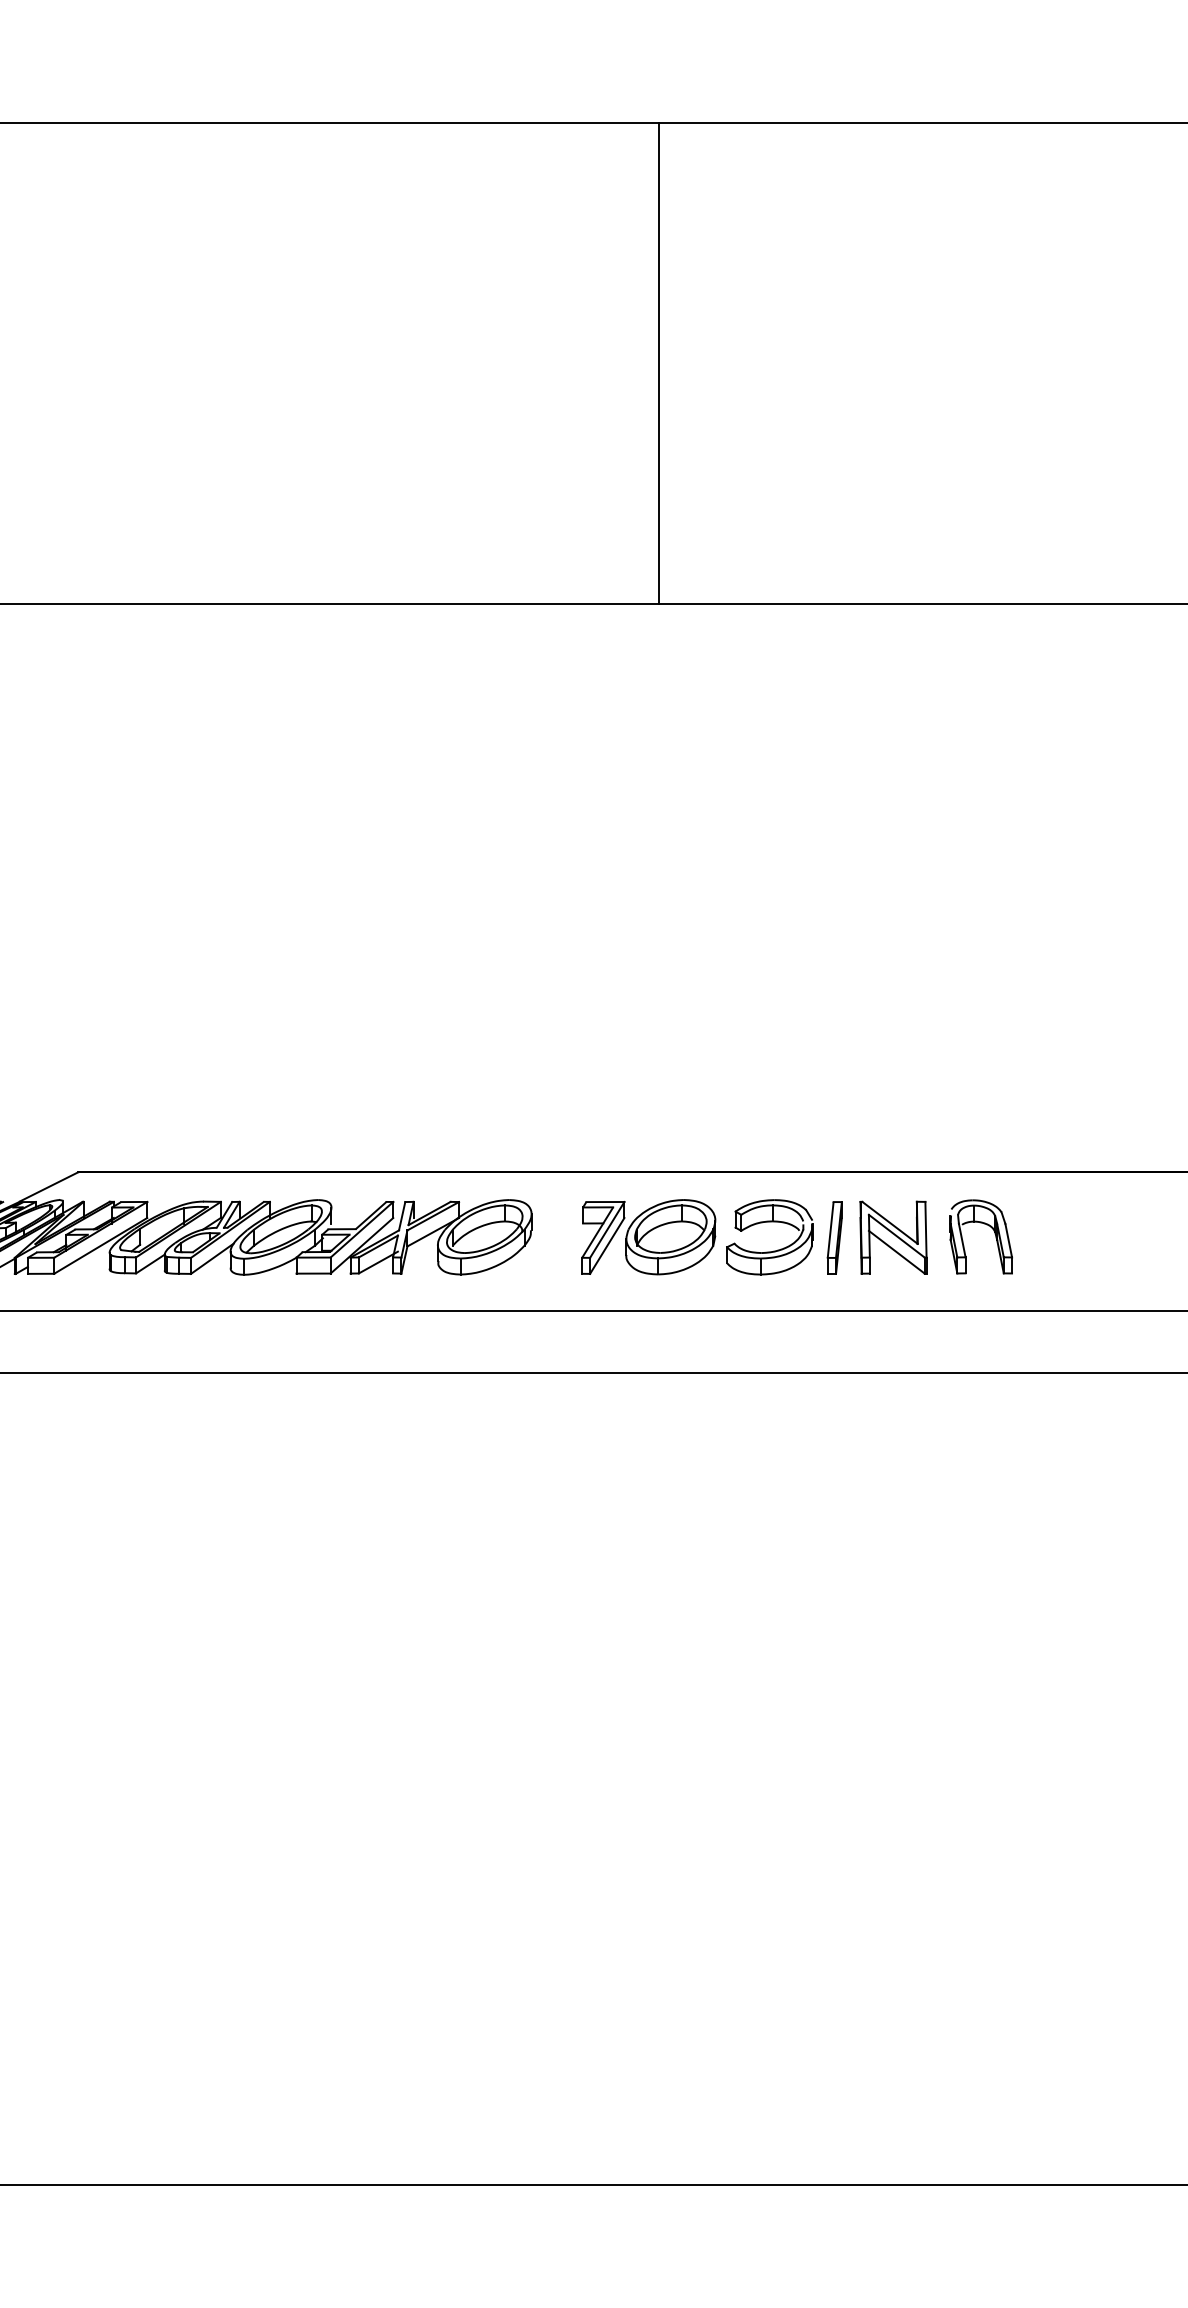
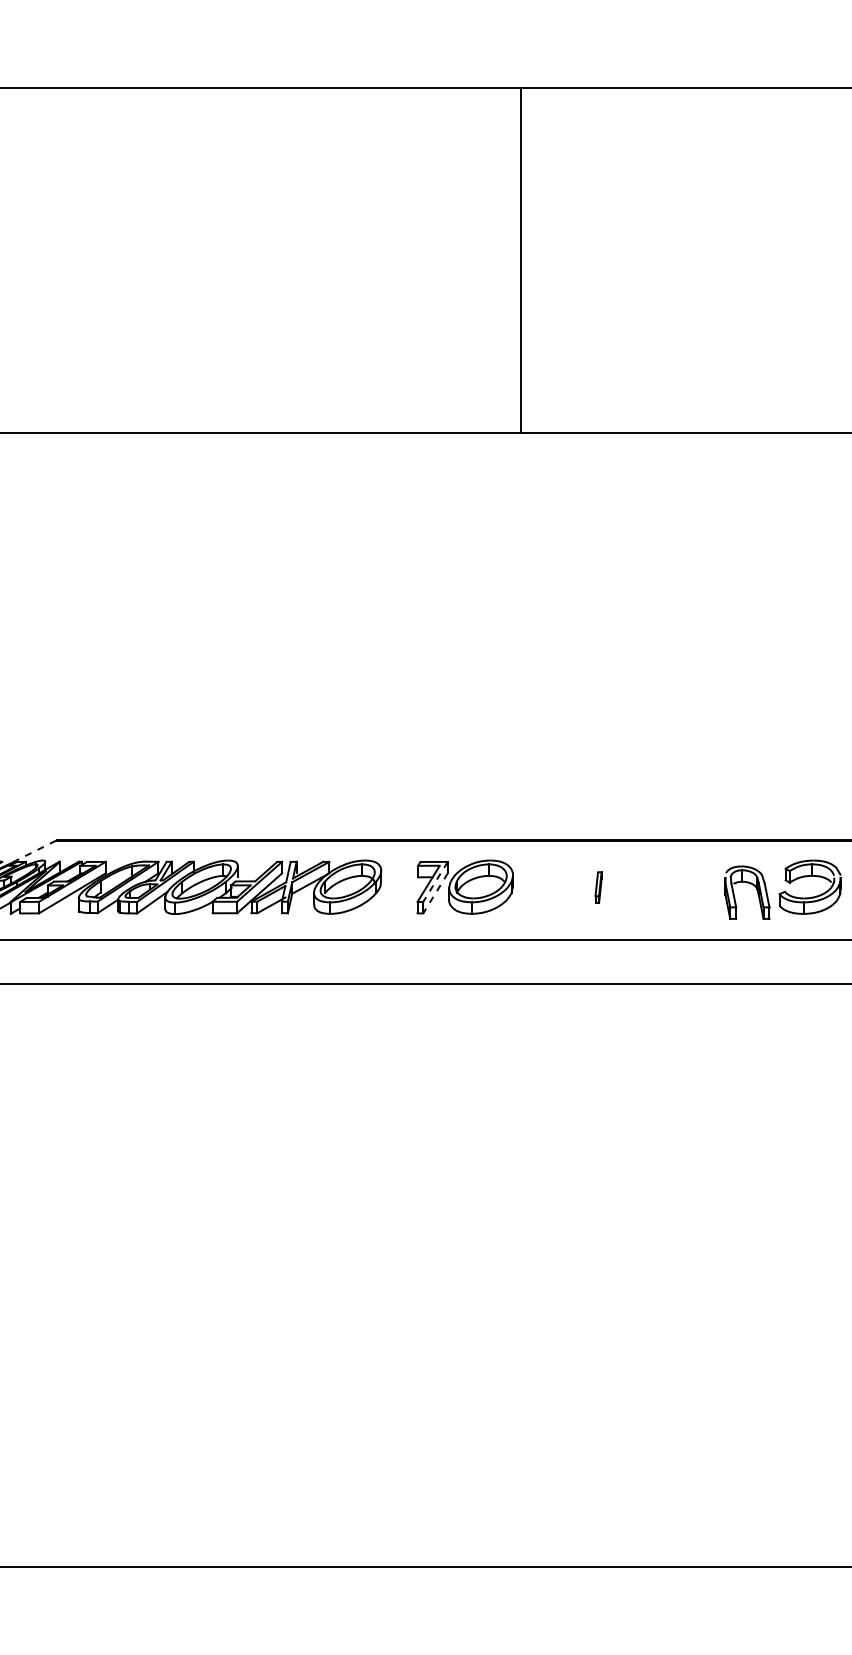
line: (659, 362) -> (521, 259), moved
line: (48, 1186) -> (34, 850), solid -> dashed
part: (986, 1225) -> (751, 884), moved
line: (607, 1229) -> (435, 881), solid -> dashed
part: (834, 1237) -> (598, 887), size x0.6
part: (893, 1237) -> (640, 887), removed
line: (607, 1245) -> (435, 893), solid -> dashed
part: (773, 1250) -> (812, 896), moved

